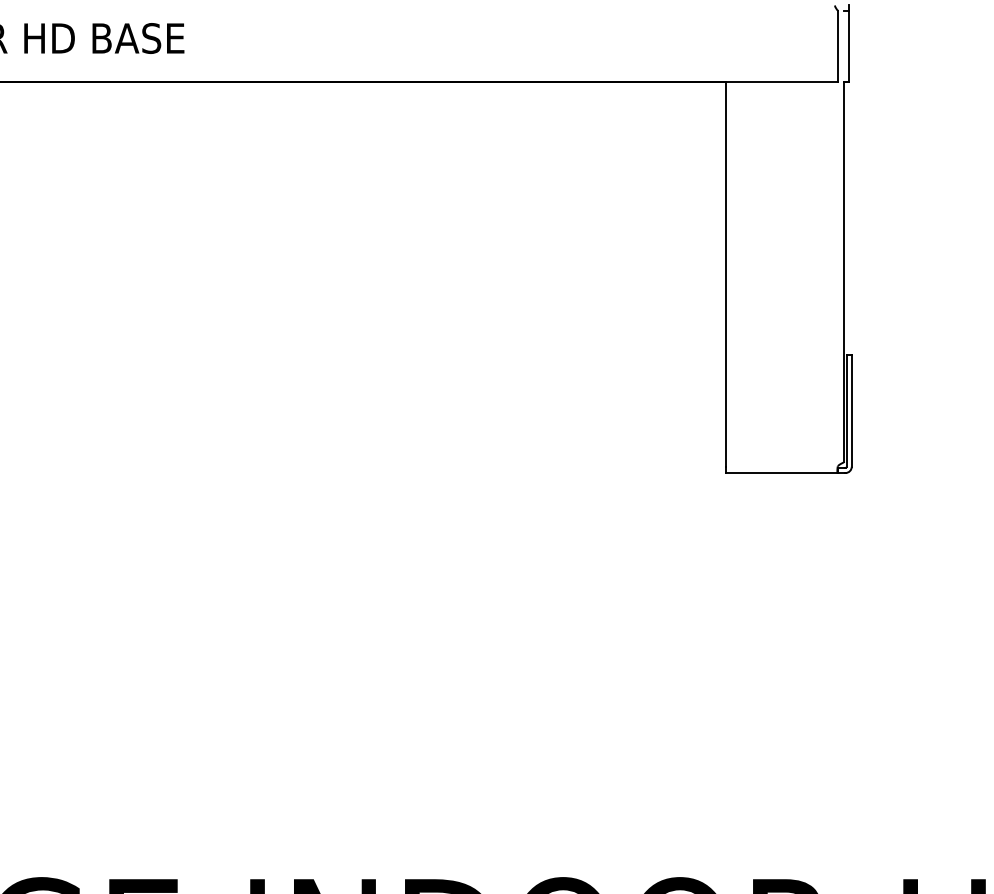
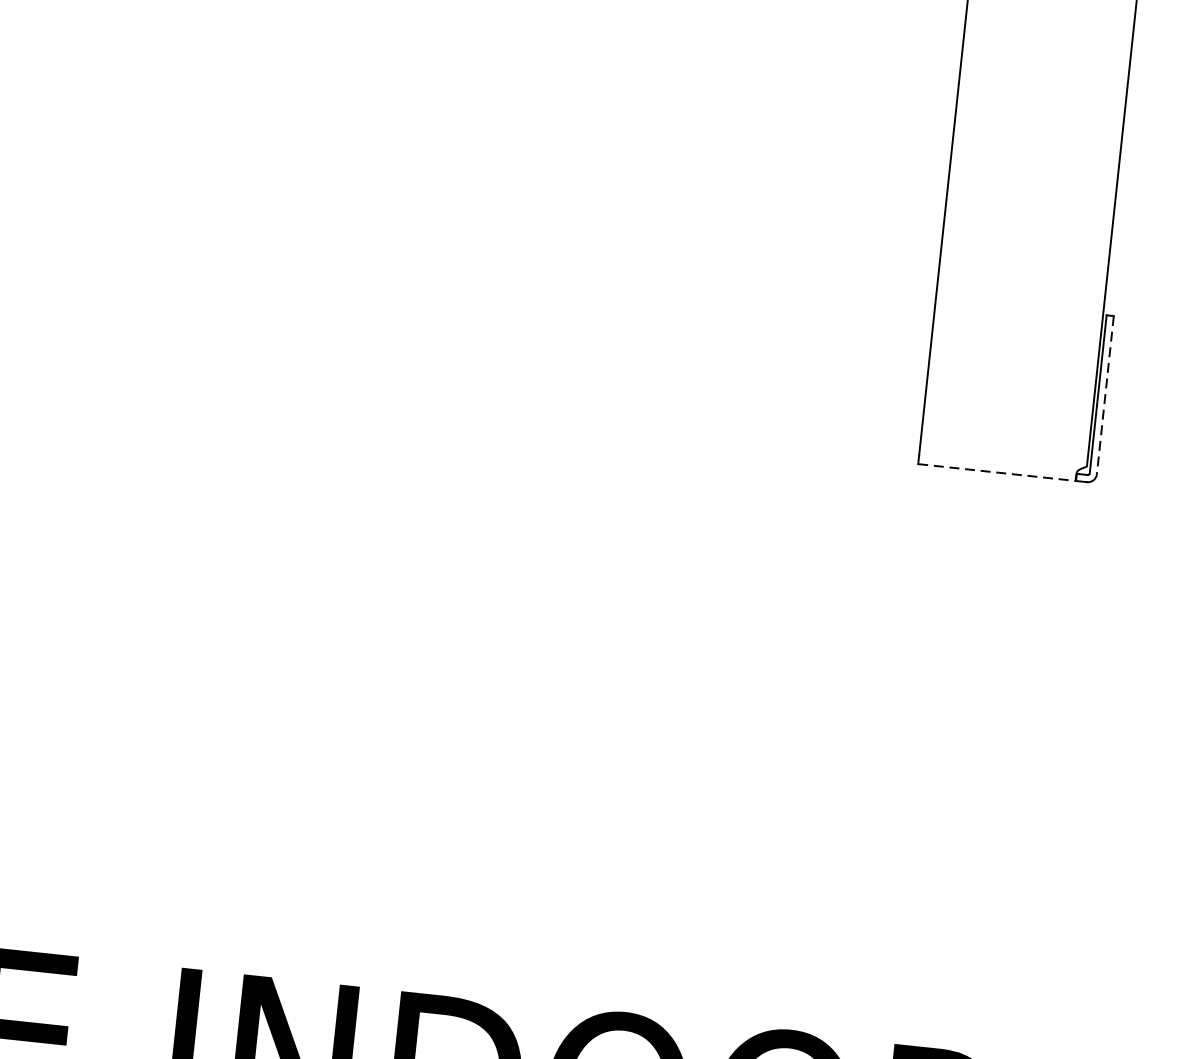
line: (851, 410) -> (1105, 394), solid -> dashed
line: (782, 473) -> (997, 473), solid -> dashed

